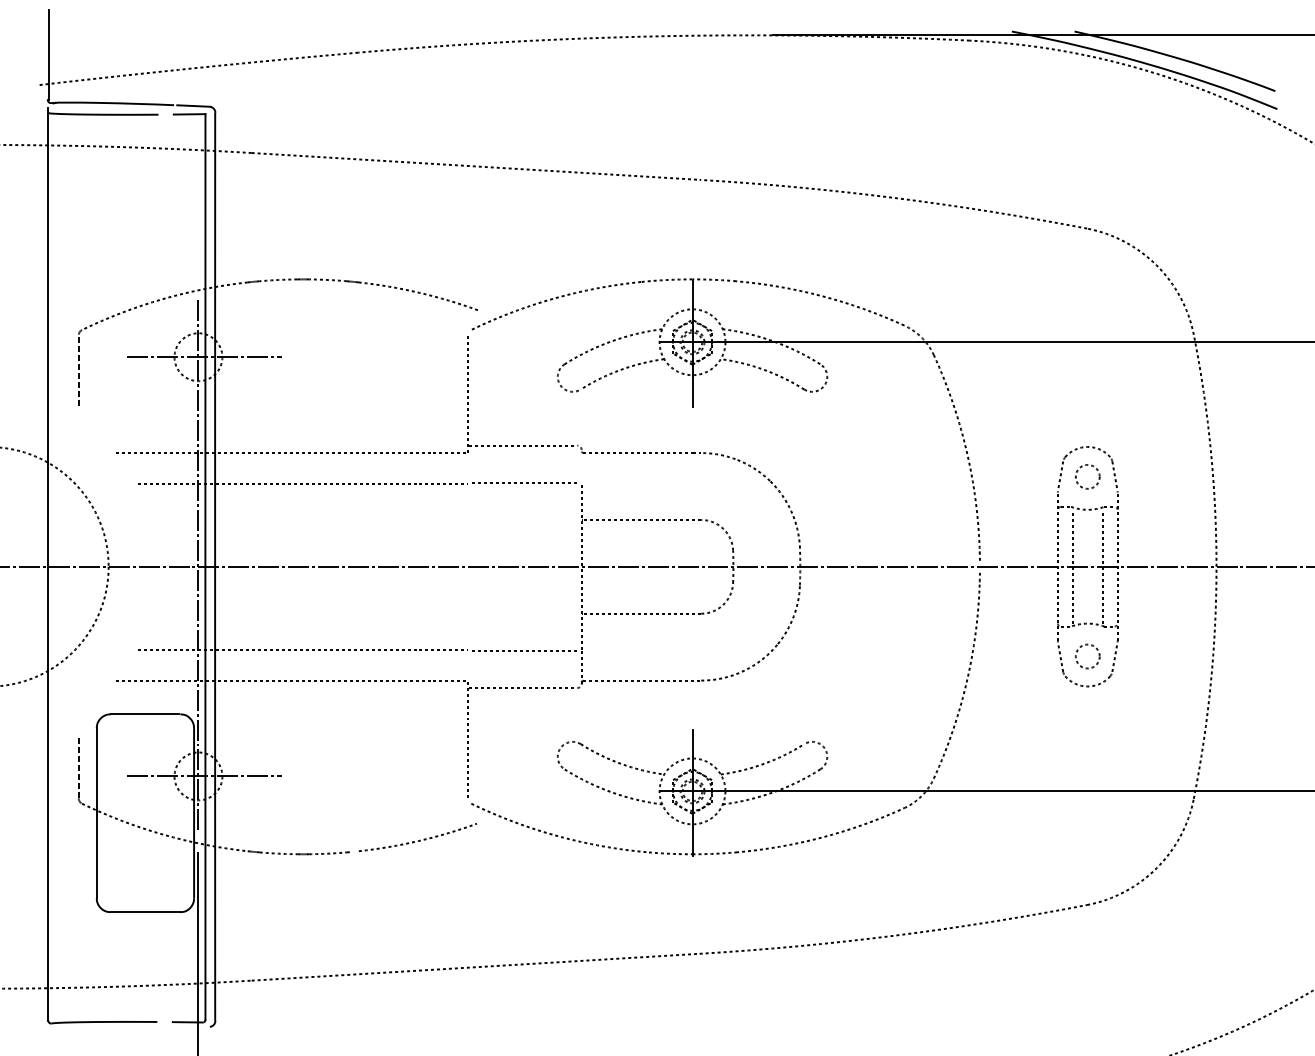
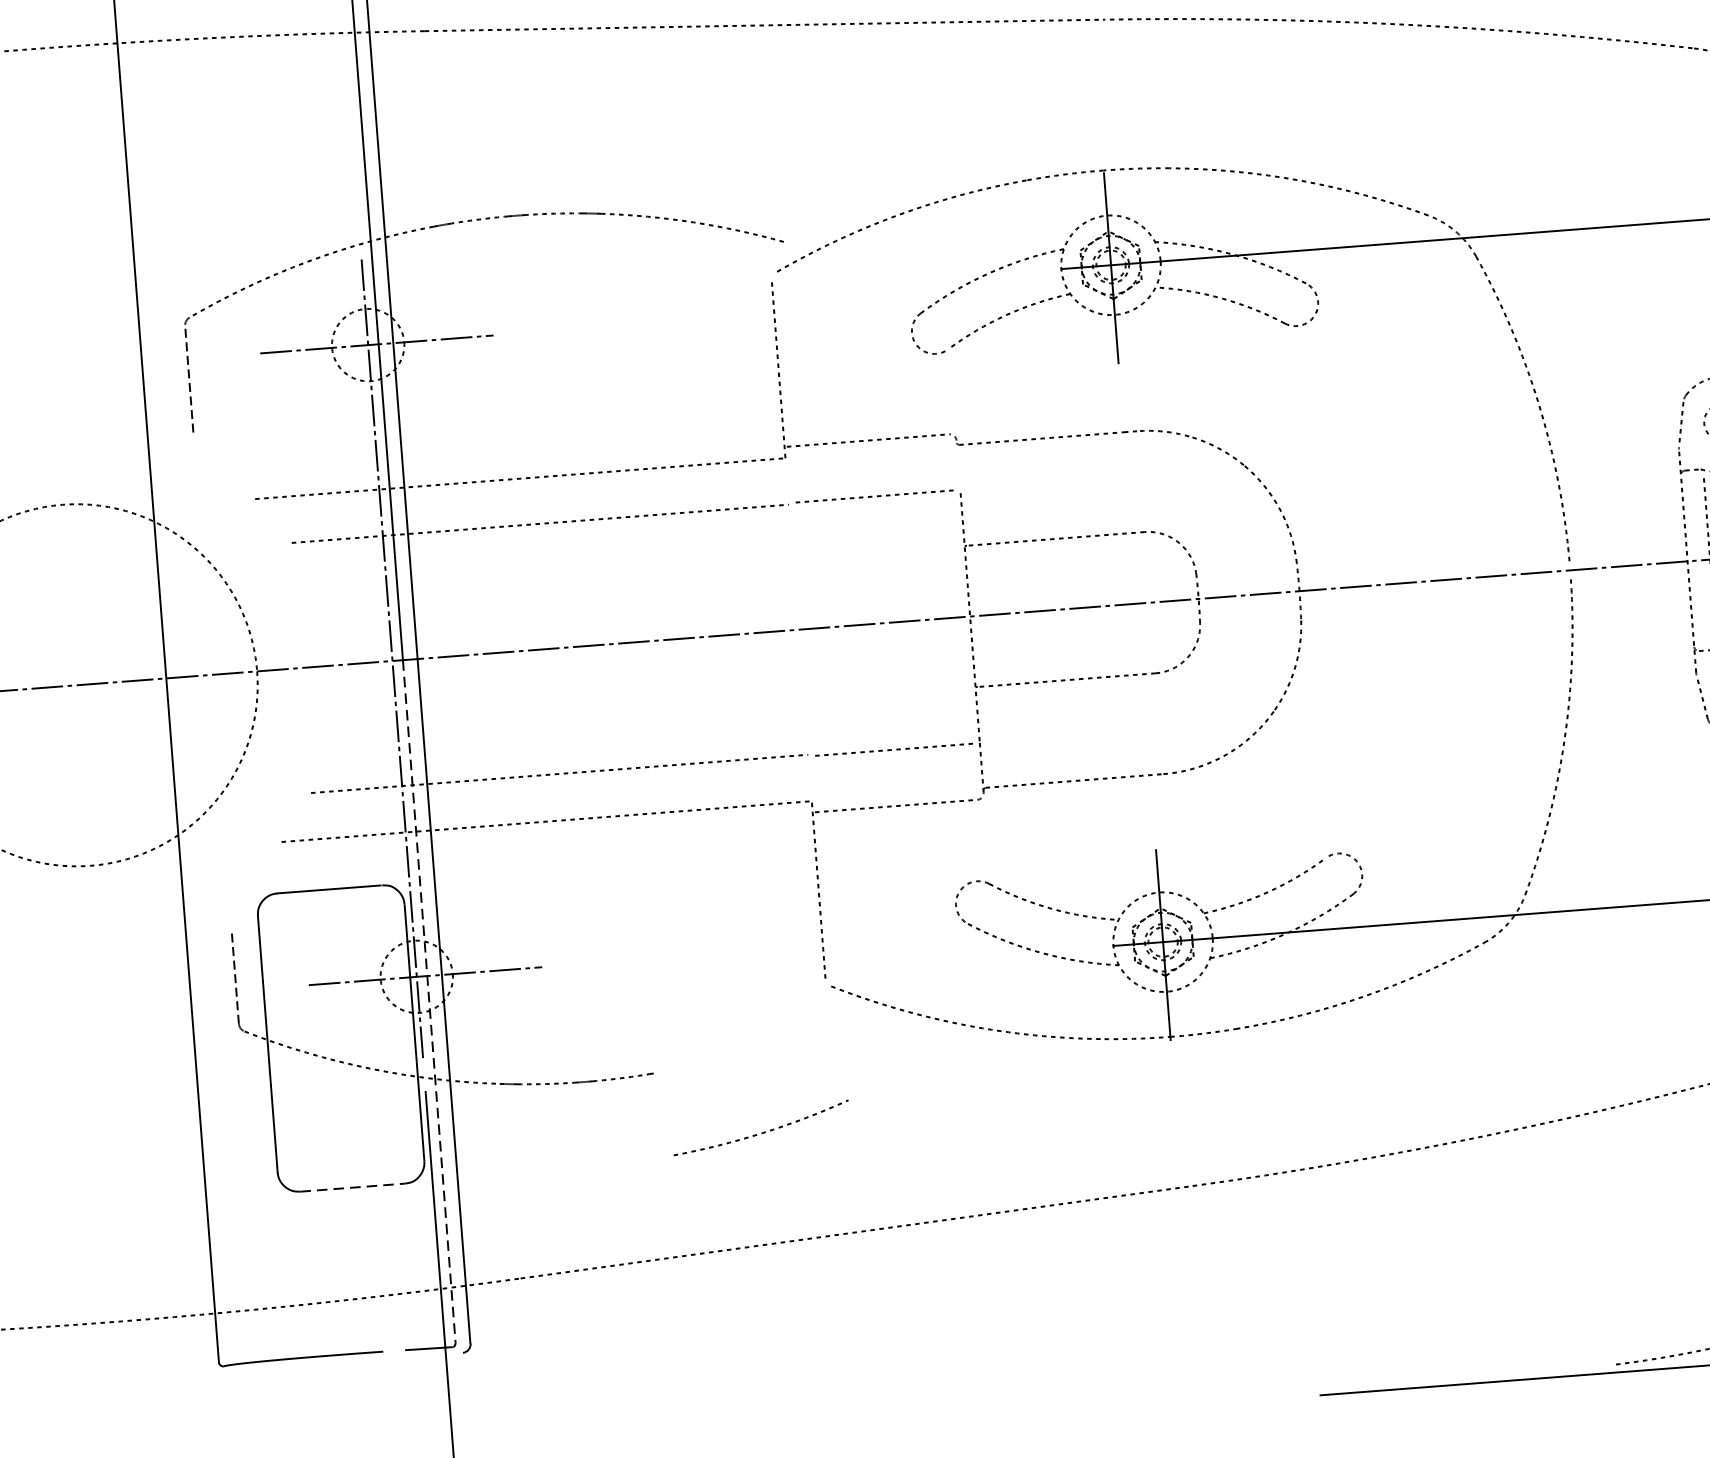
line: (205, 793) -> (429, 1001), solid -> dashed
arc: (419, 839) -> (763, 1130), moved
line: (145, 912) -> (352, 1188), solid -> dashed

